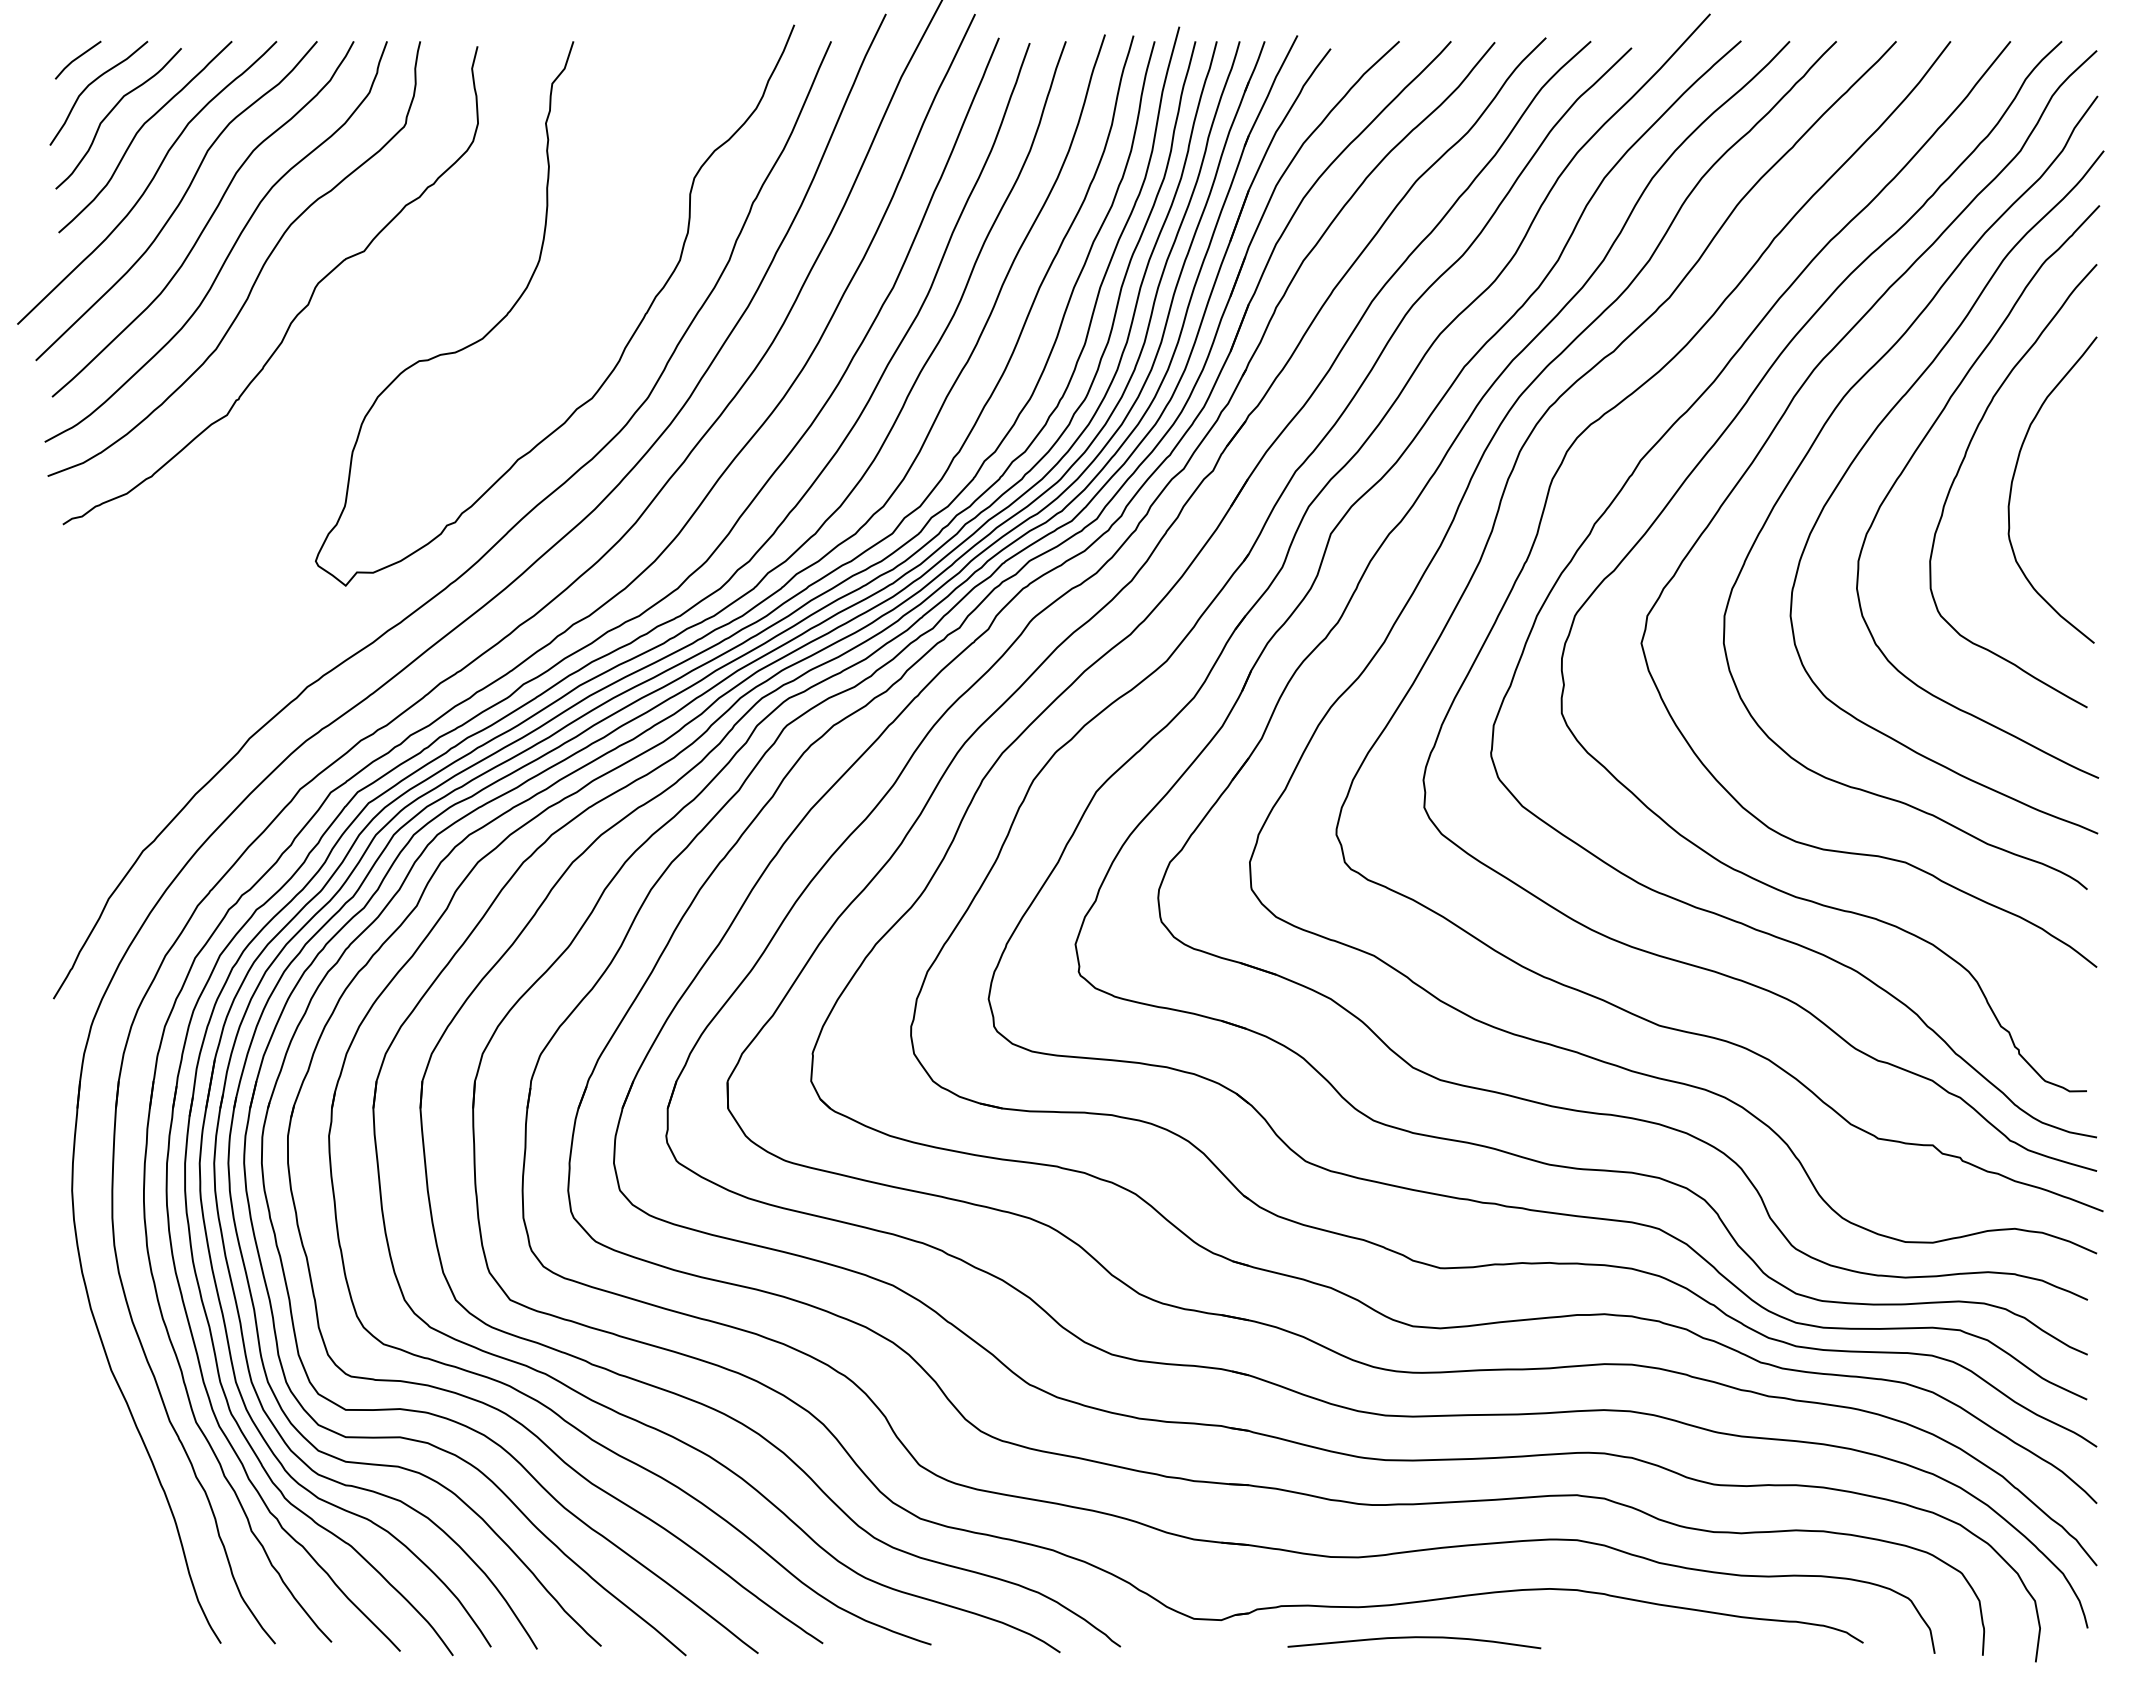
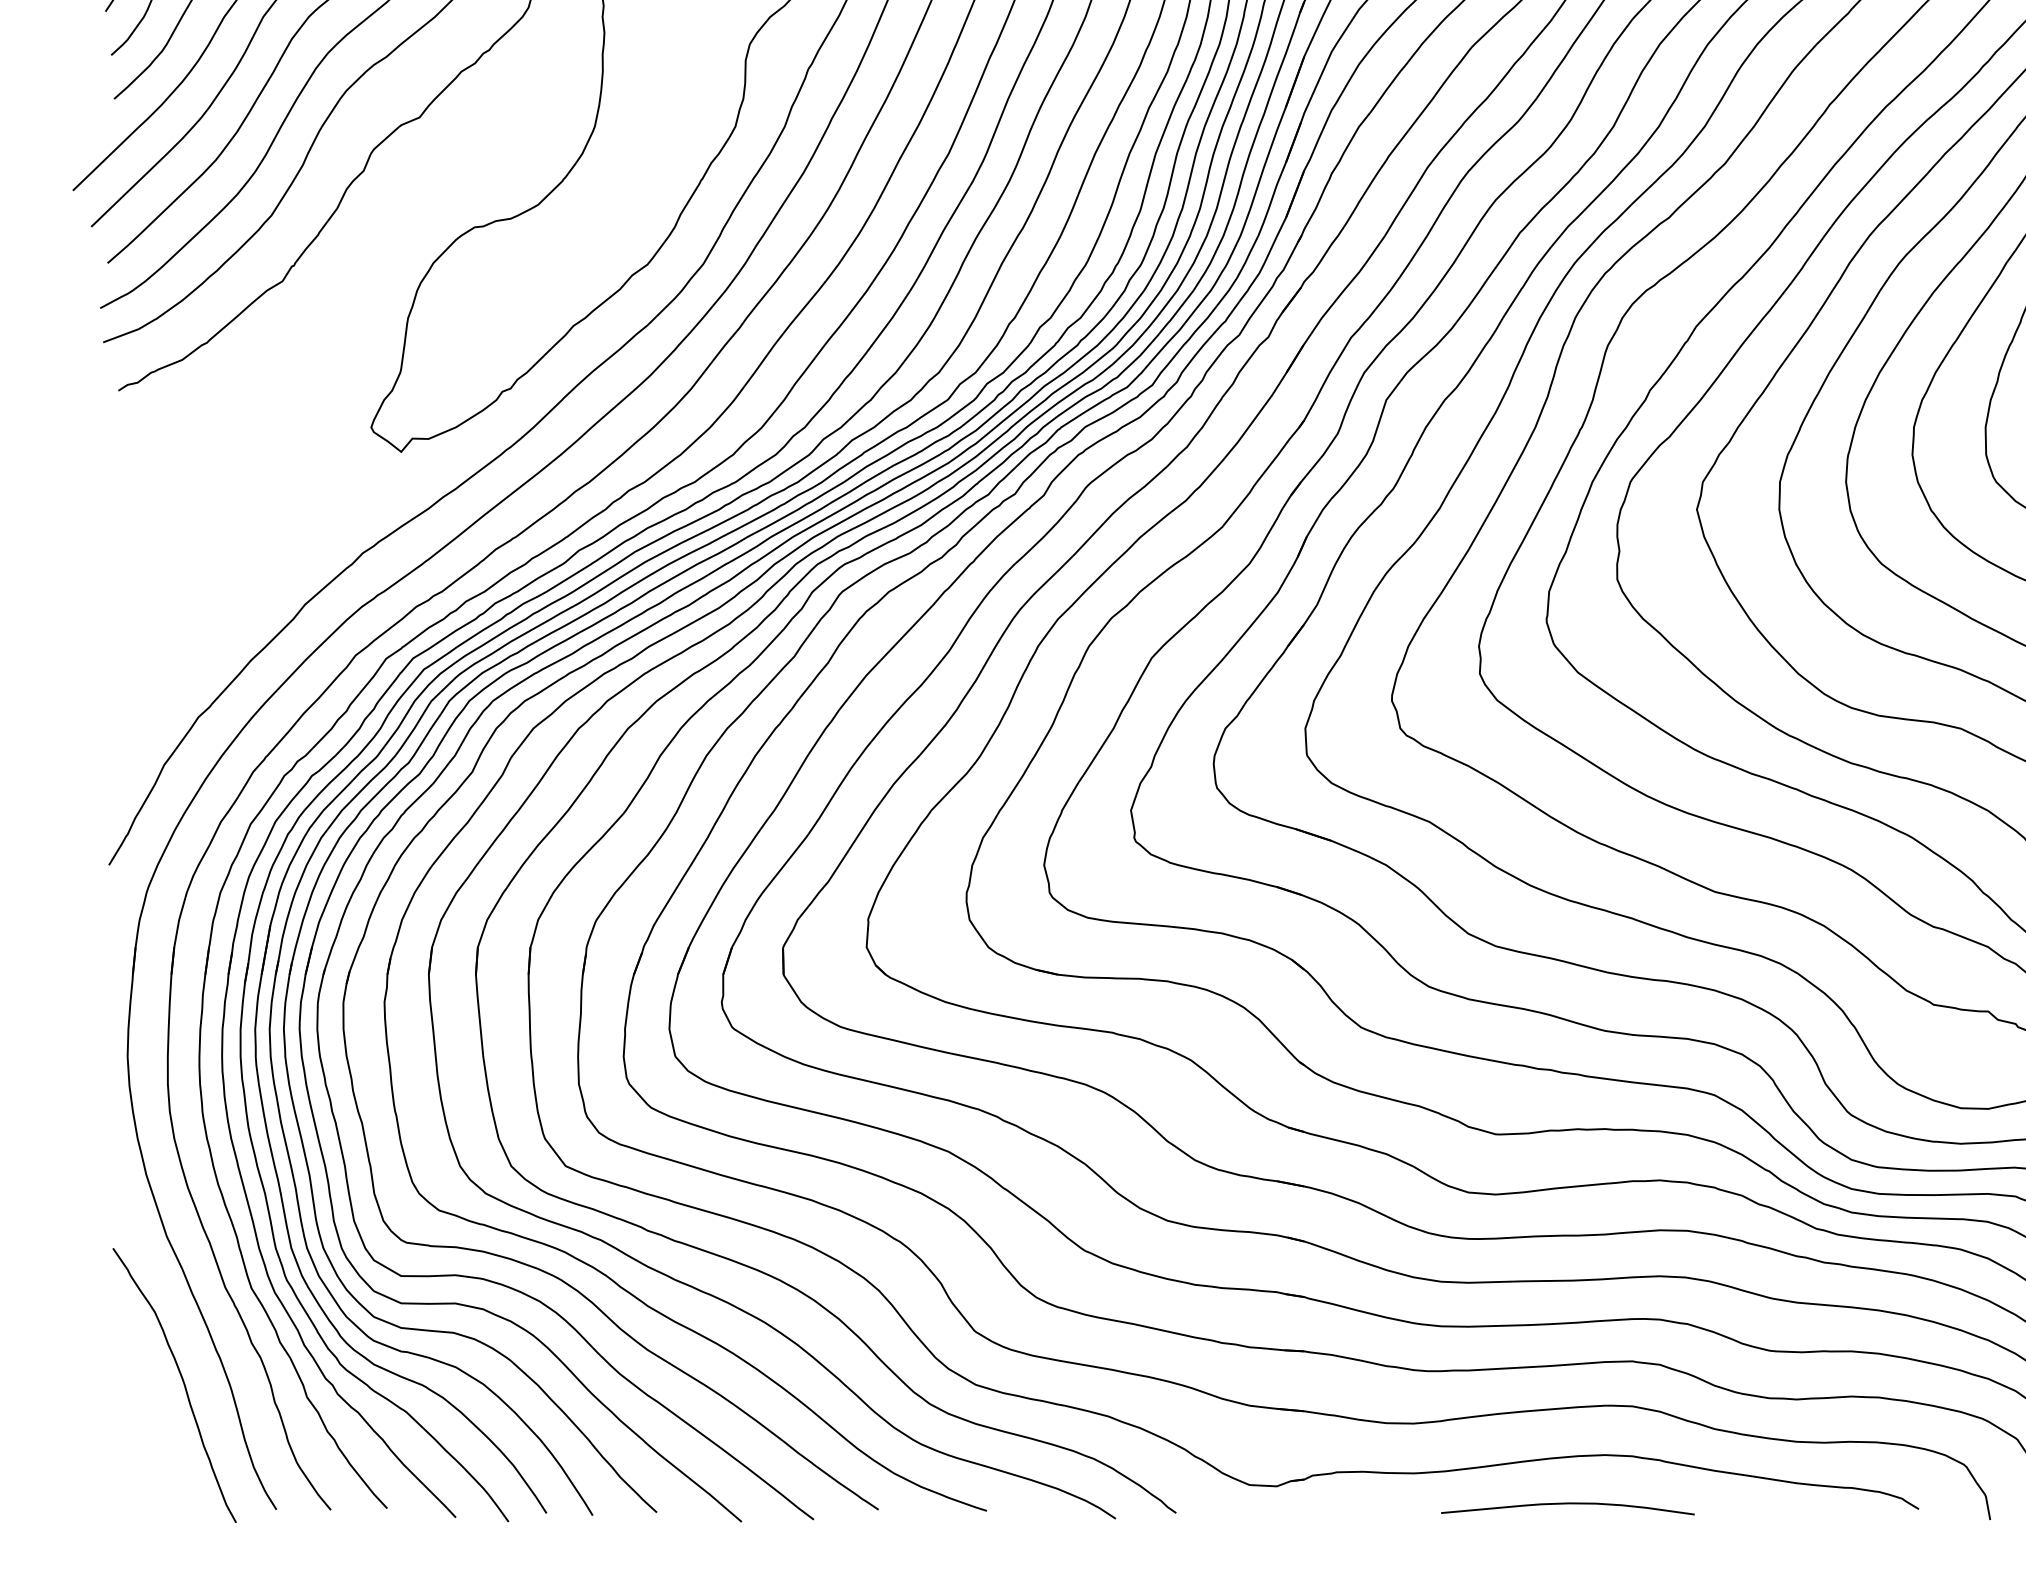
curve: (126, 1514) -> (181, 1380), added
curve: (1414, 1638) -> (1567, 1504), moved

